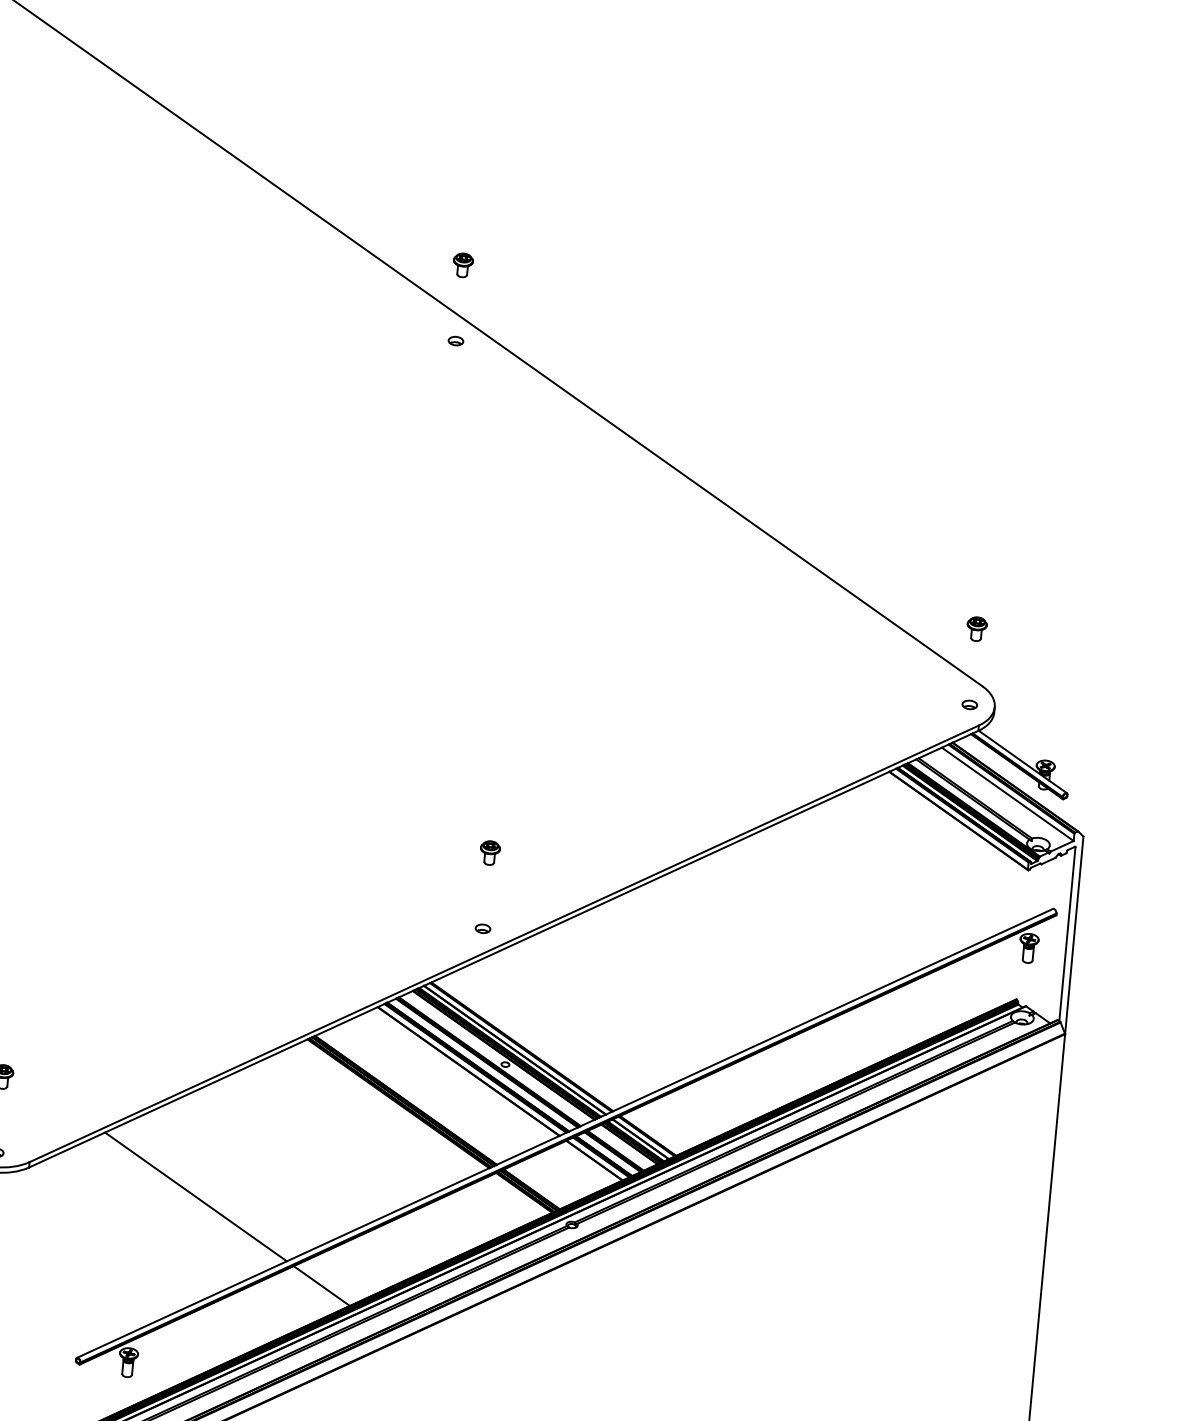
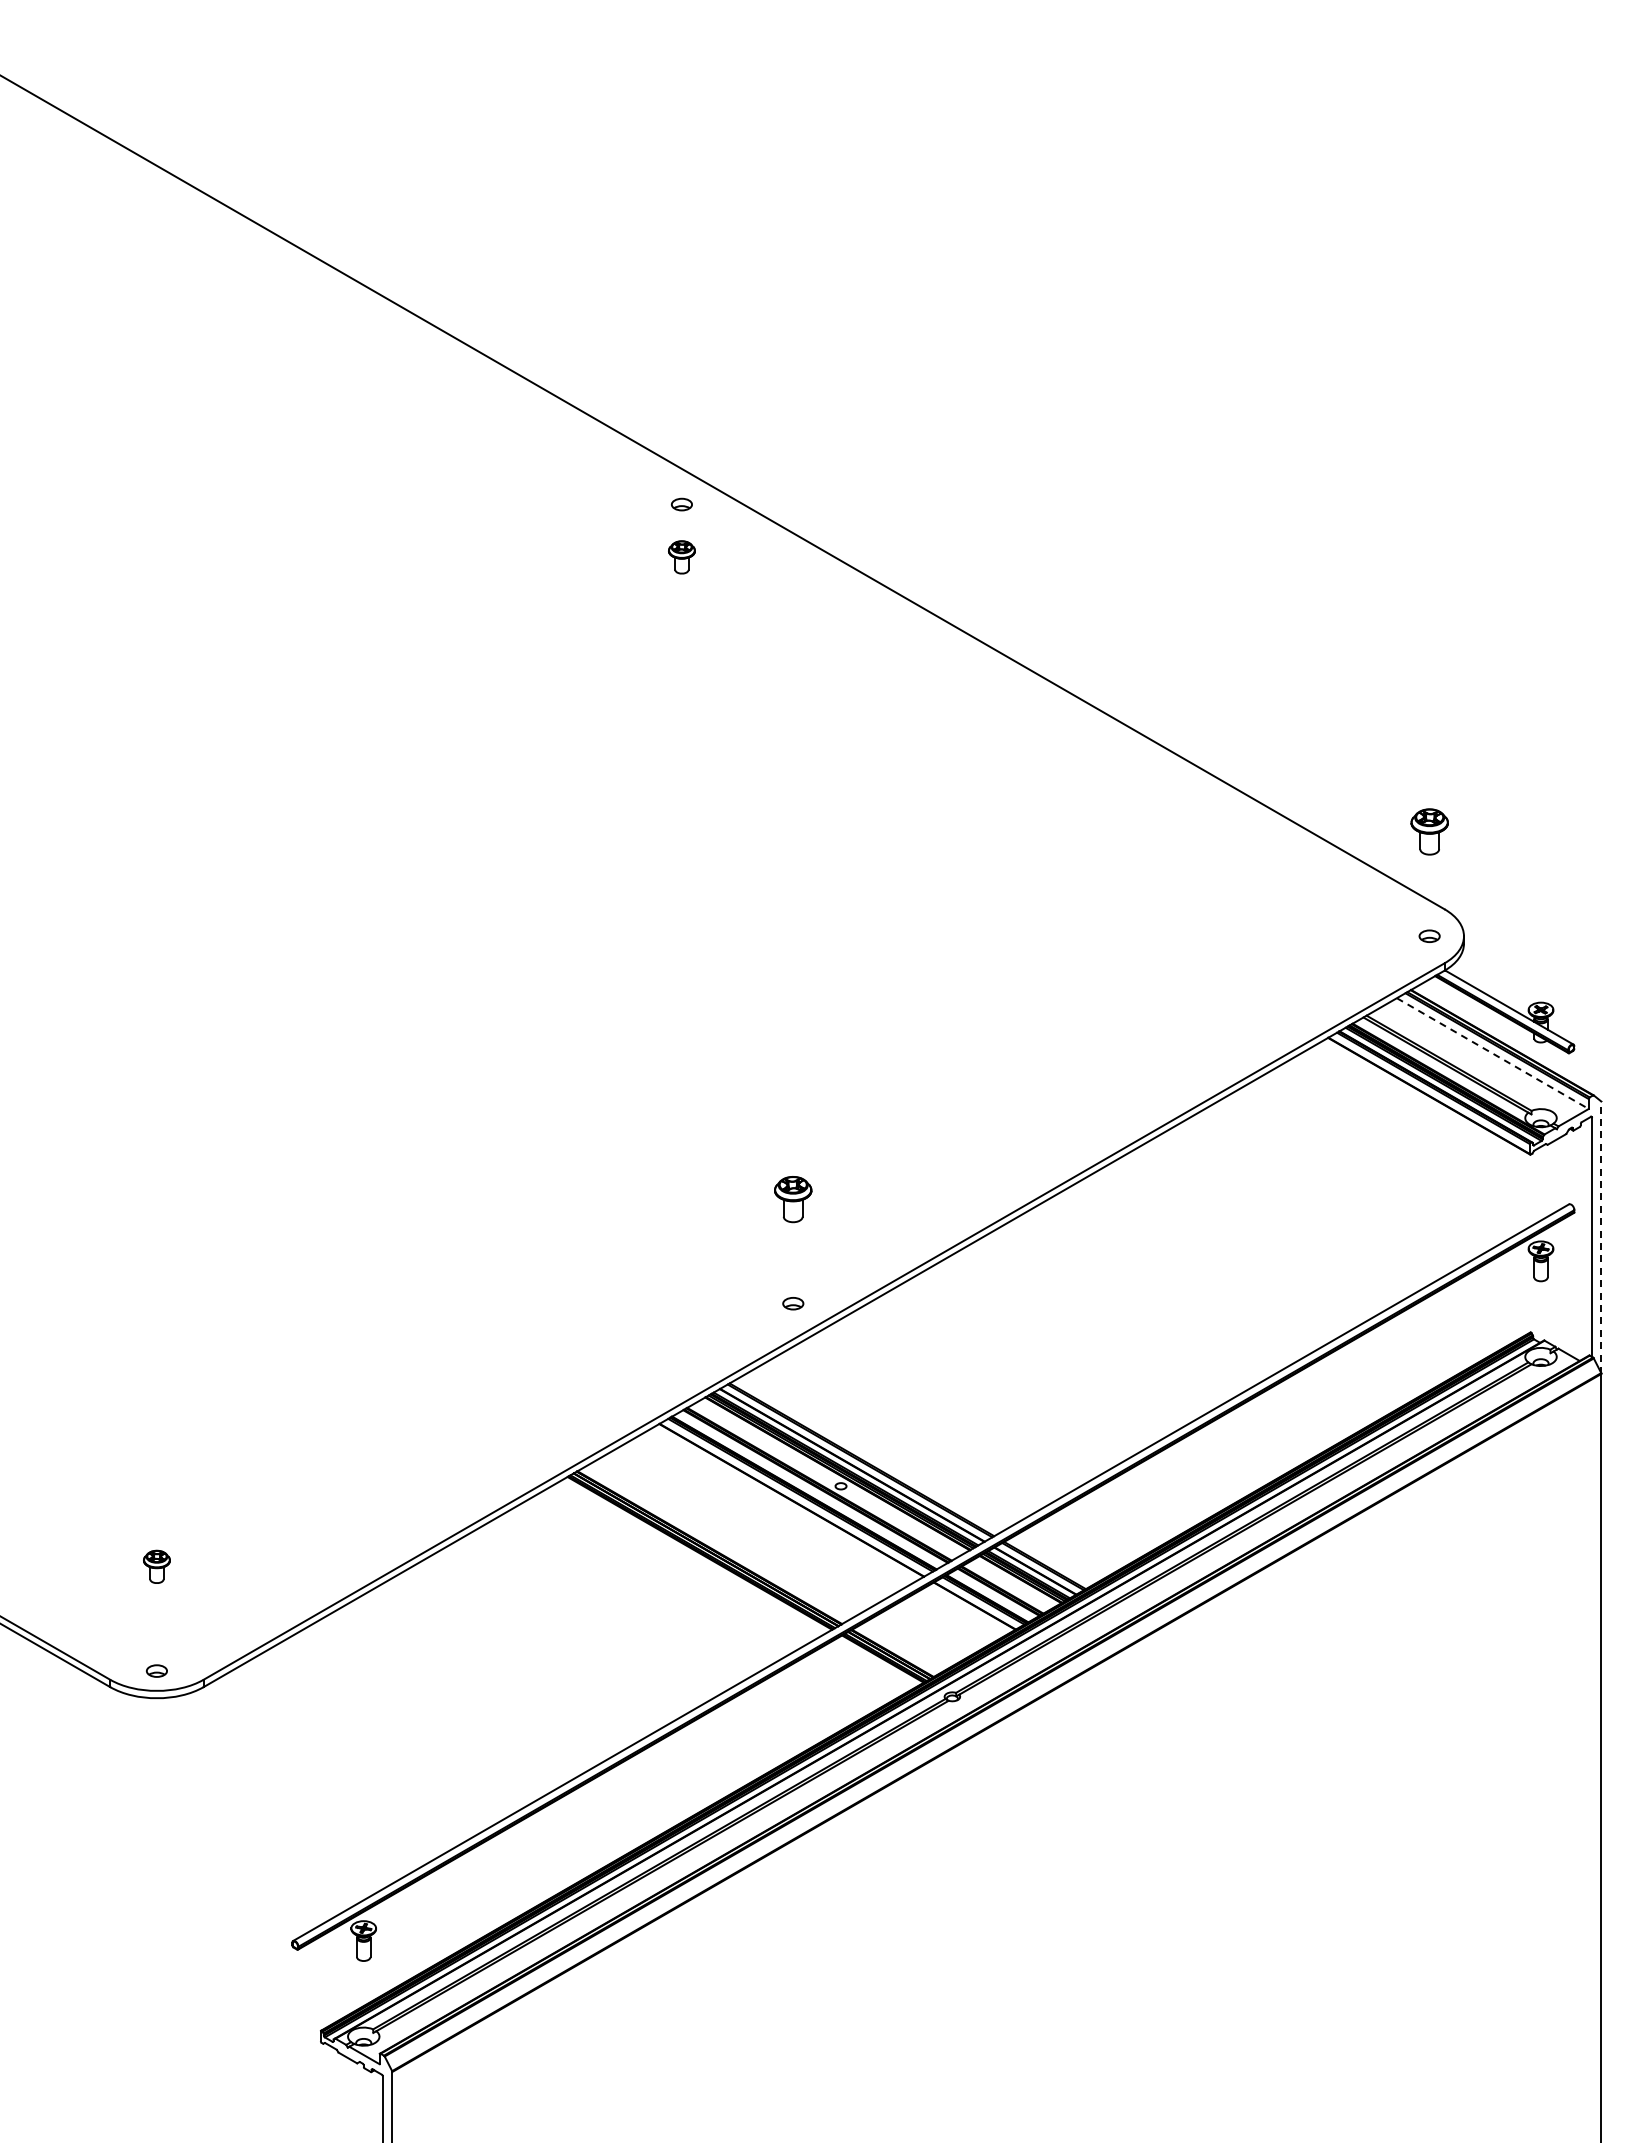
part: (462, 265) -> (681, 557), moved
part: (976, 629) -> (1429, 832), size x1.4
line: (1007, 794) -> (1492, 1053), solid -> dashed
part: (490, 853) -> (793, 1199), size x1.4
line: (1074, 935) -> (1601, 1237), solid -> dashed
line: (195, 1196) -> (434, 1705), removed
line: (321, 1285) -> (618, 1811), removed

